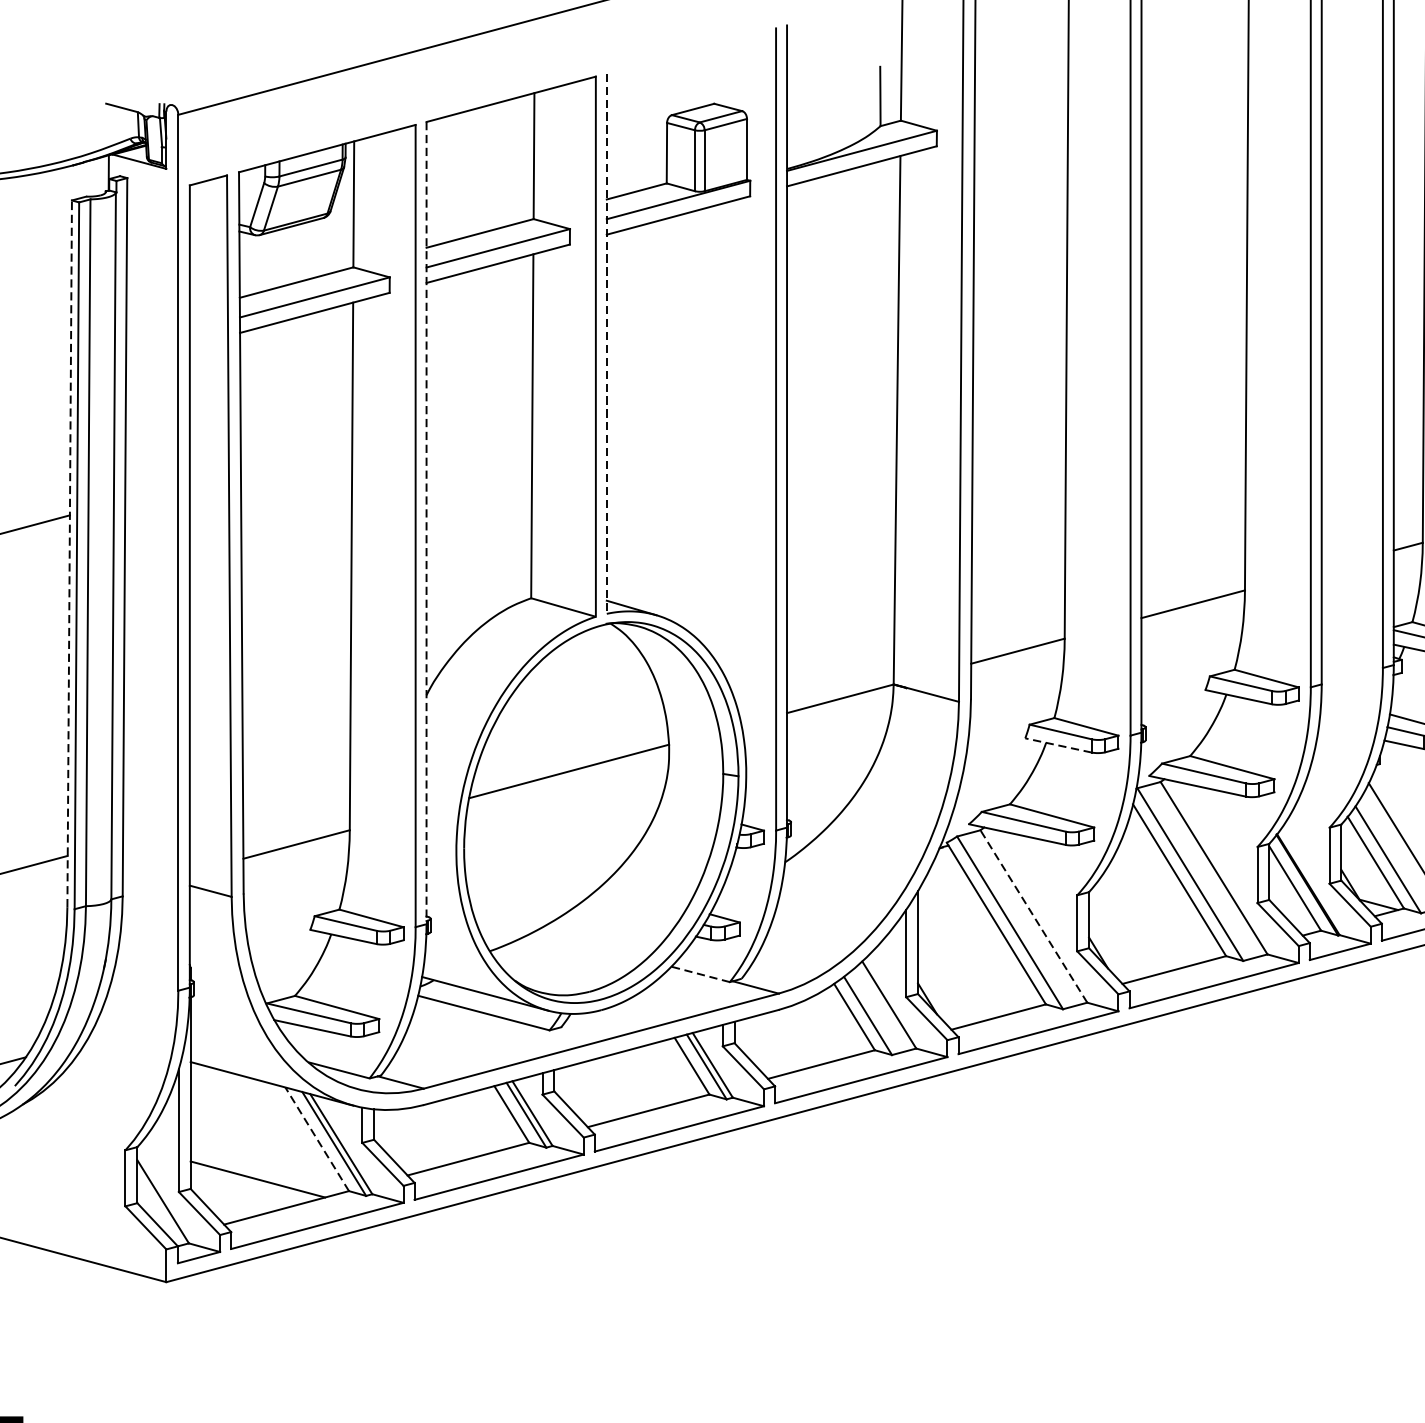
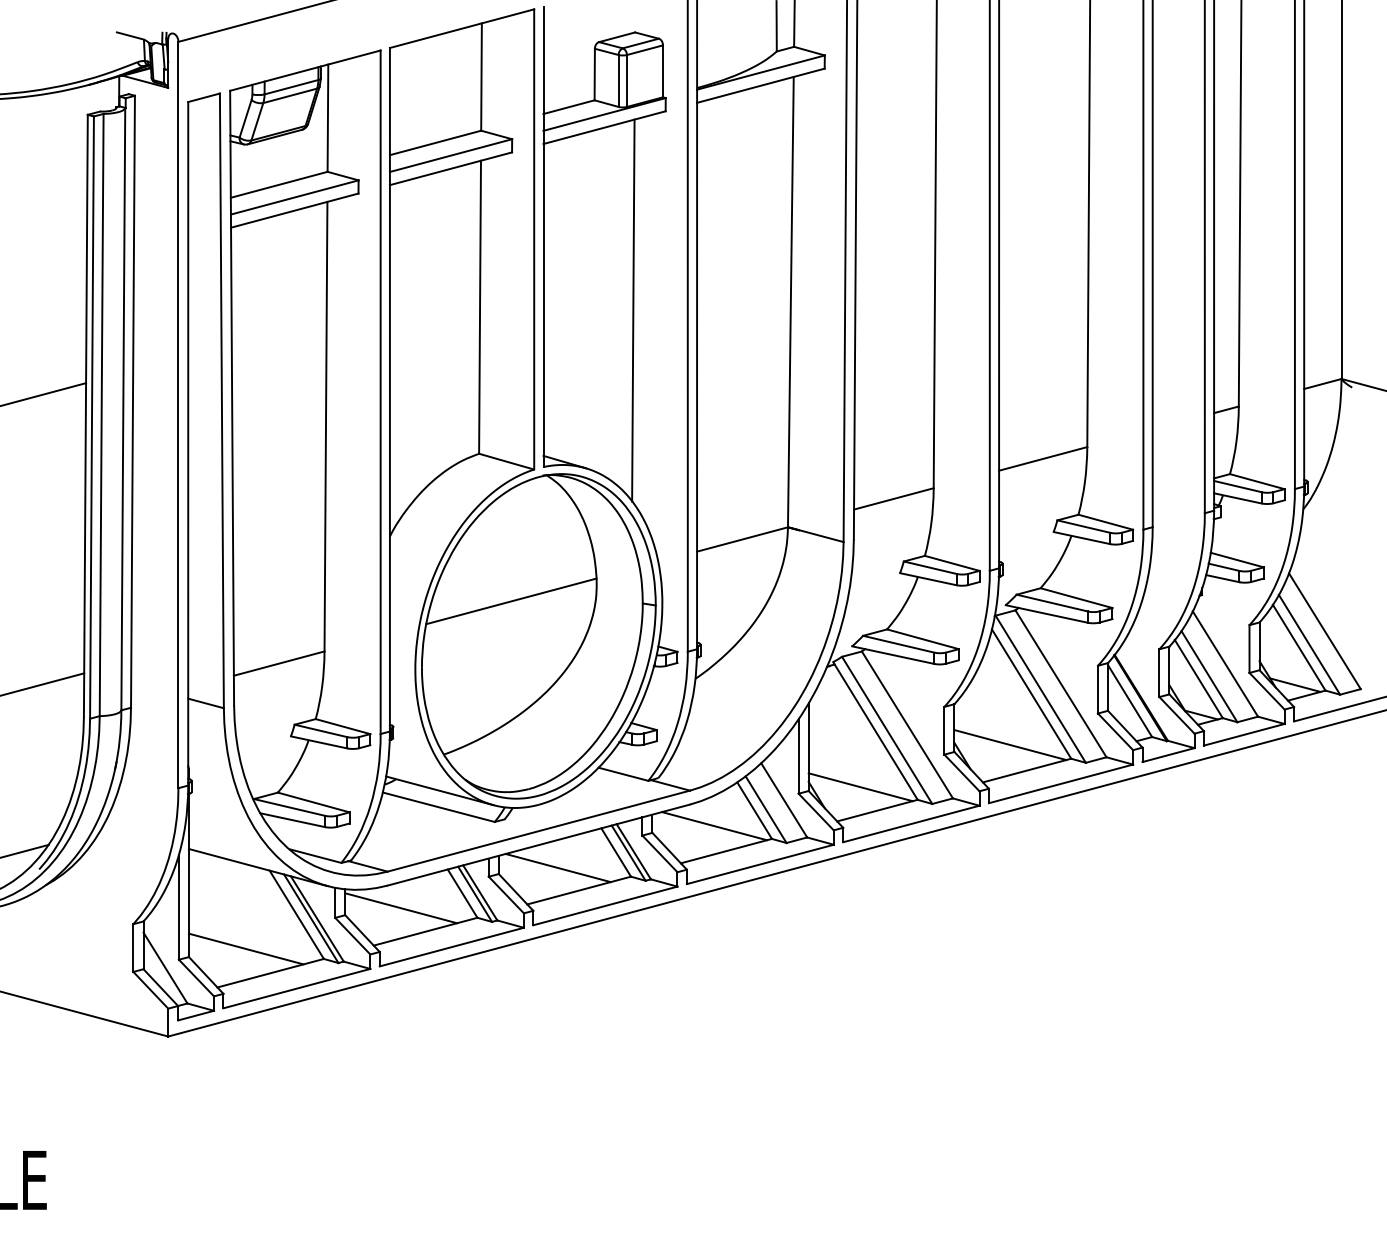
line: (606, 344) -> (543, 237), dashed -> solid
line: (712, 430) -> (633, 310), added
line: (426, 522) -> (389, 389), dashed -> solid
line: (69, 553) -> (85, 415), dashed -> solid
line: (1058, 745) -> (928, 579), dashed -> solid
line: (1033, 915) -> (907, 724), dashed -> solid
line: (1154, 940) -> (1010, 745), added
line: (700, 974) -> (623, 774), dashed -> solid
line: (978, 989) -> (860, 787), added
line: (807, 1035) -> (714, 826), added
line: (623, 1083) -> (557, 867), added
line: (440, 1131) -> (401, 908), added
line: (316, 1138) -> (296, 914), dashed -> solid

